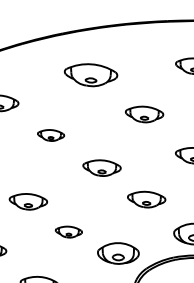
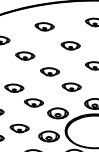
part: (90, 74) -> (44, 26), size x0.71
part: (51, 134) -> (25, 55), size x1.43
part: (67, 231) -> (33, 102), size x1.43

